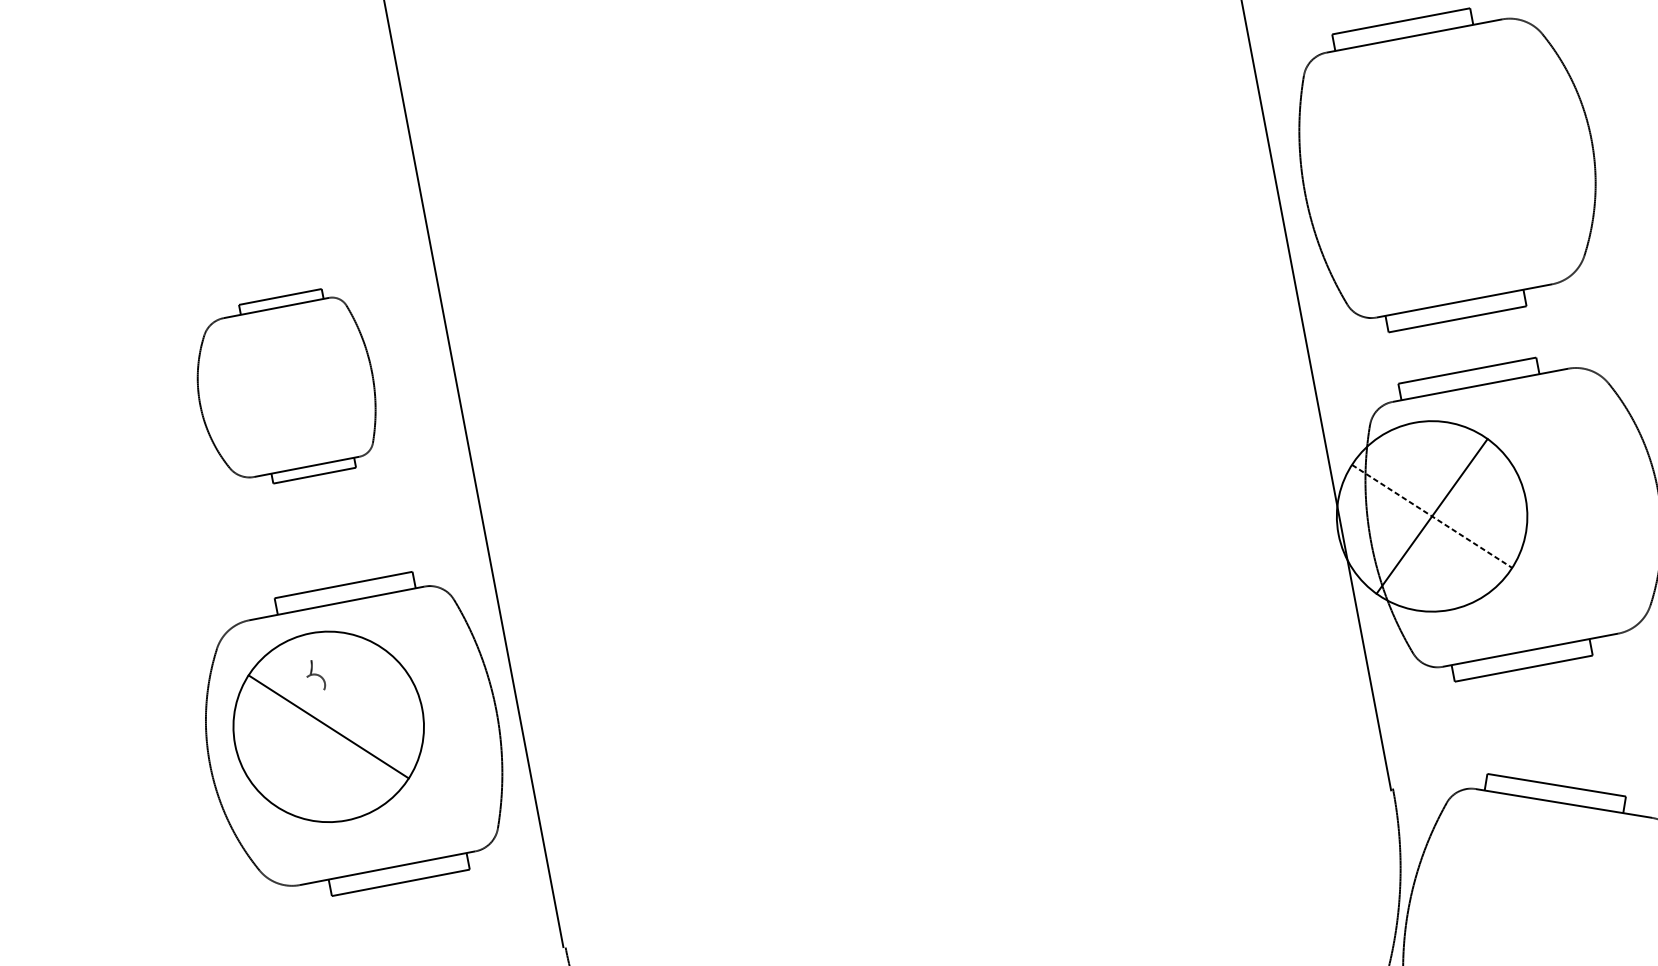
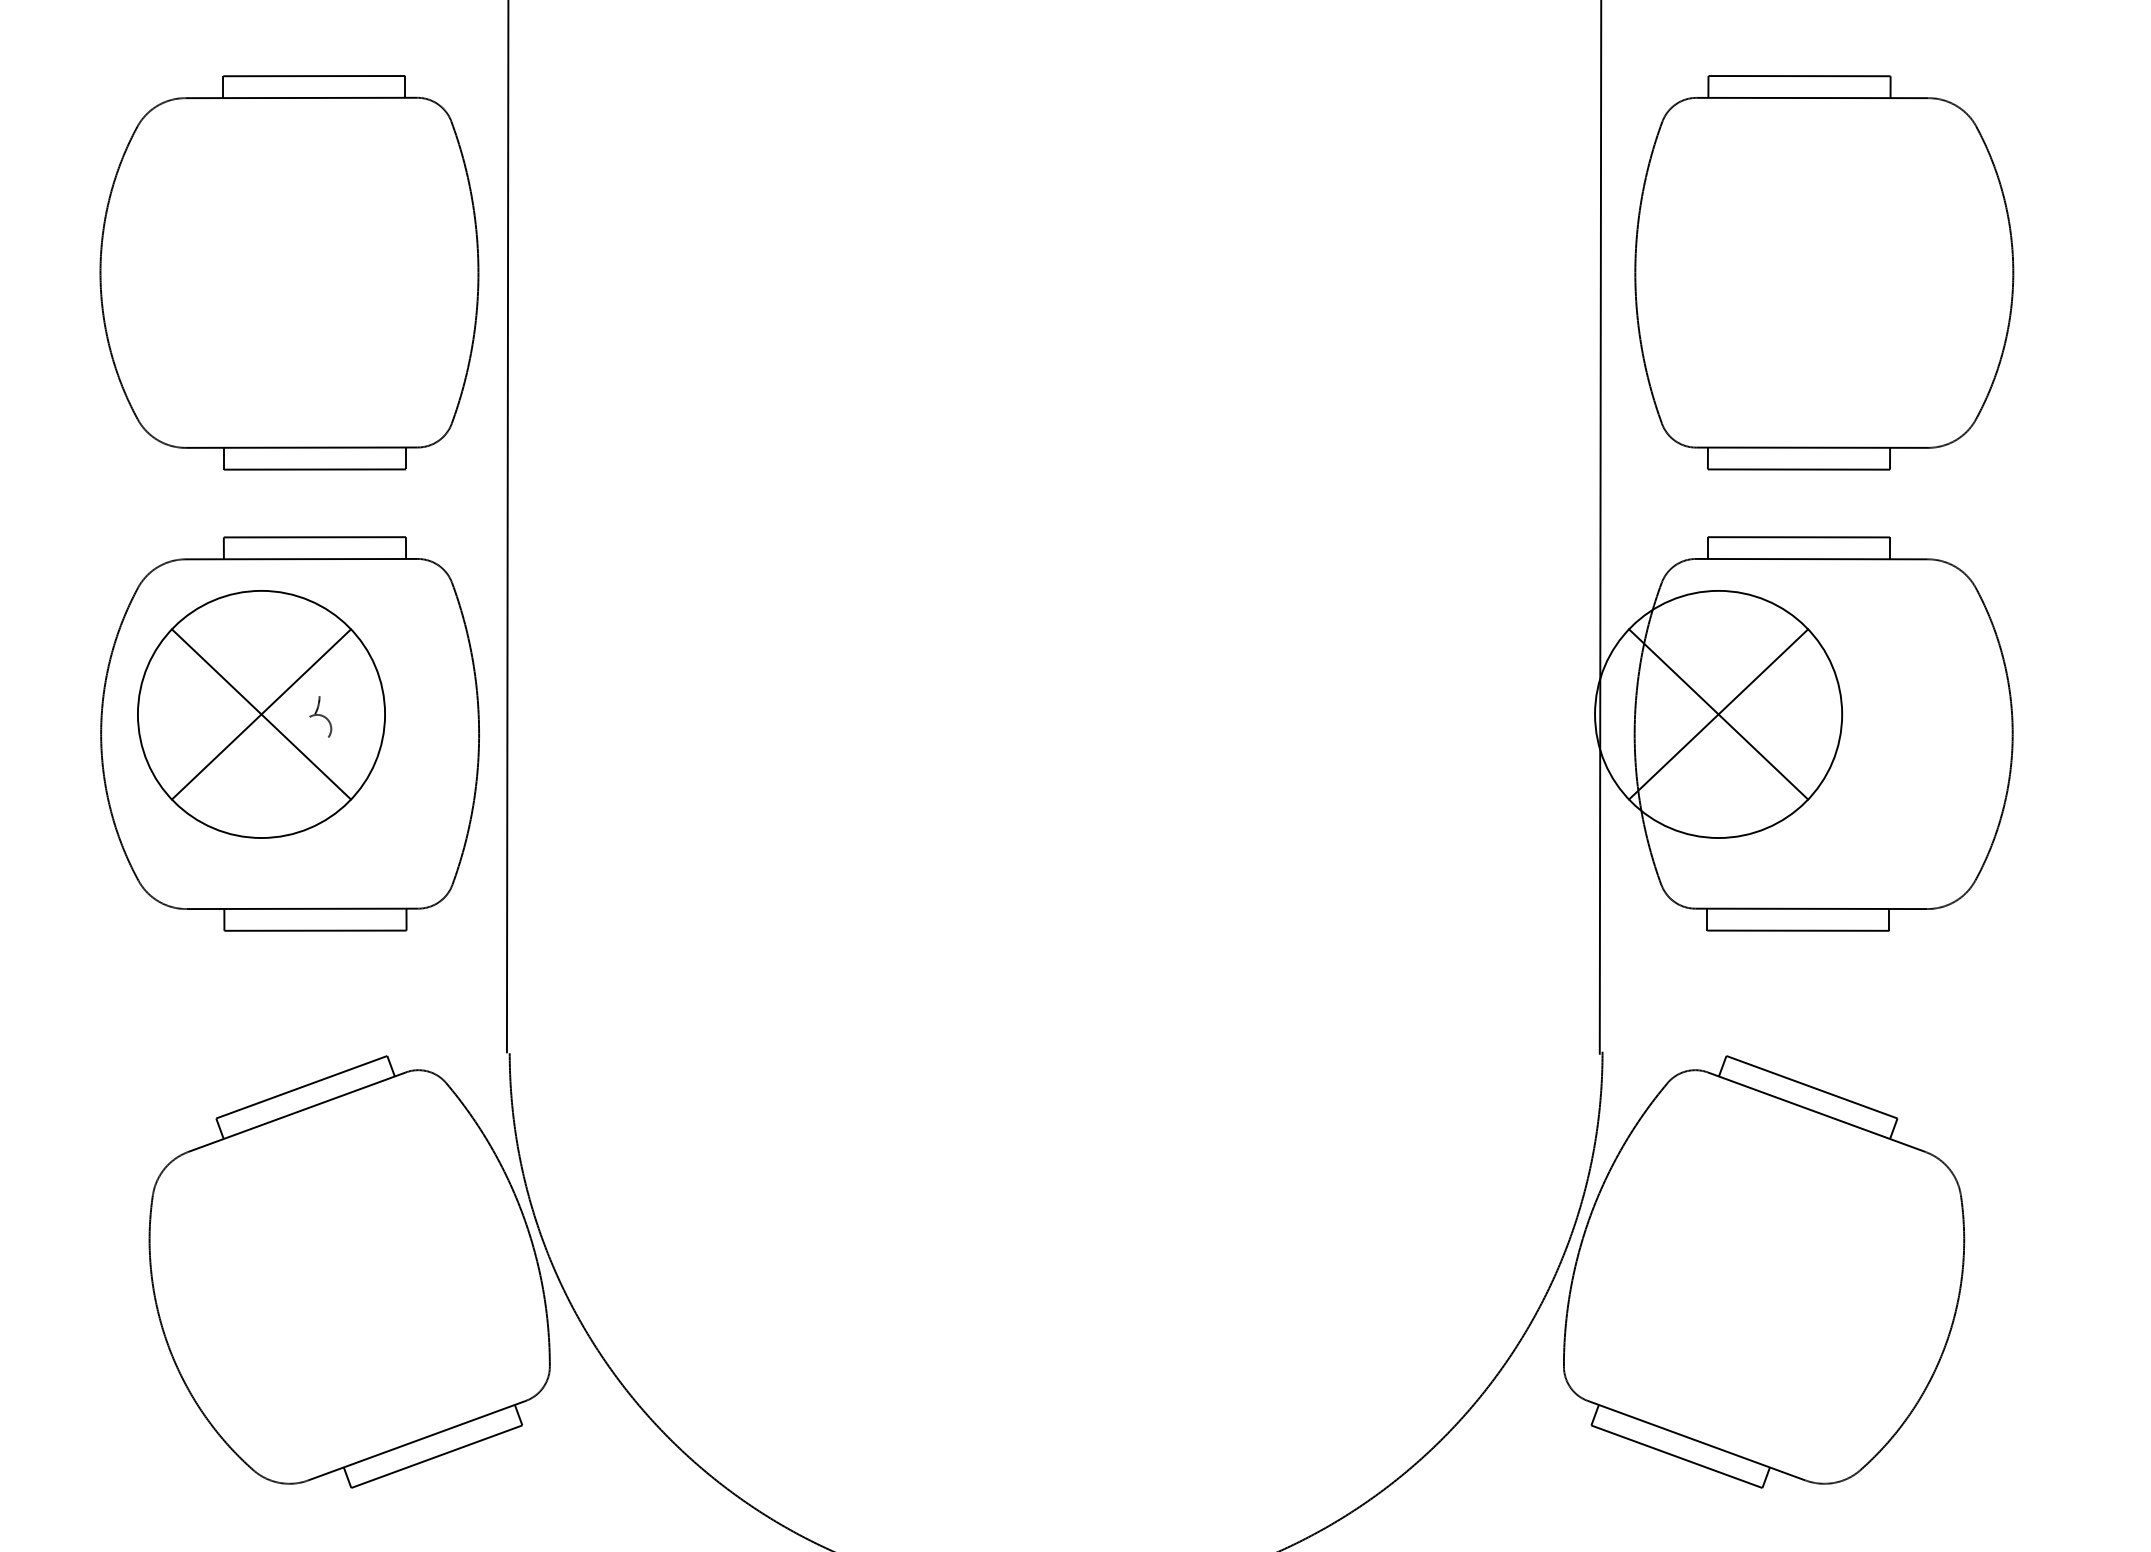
part: (286, 388) -> (289, 272), size x1.67
line: (1432, 516) -> (1718, 714), dashed -> solid
part: (314, 675) -> (320, 716), moved
line: (328, 726) -> (261, 714), added

